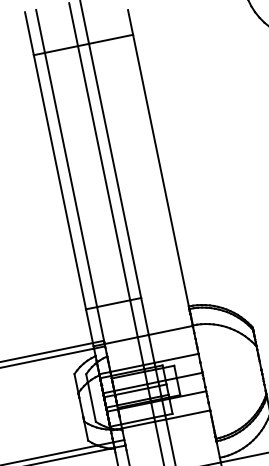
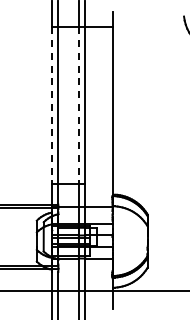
line: (104, 174) -> (78, 106), solid -> dashed
line: (60, 183) -> (51, 106), solid -> dashed

